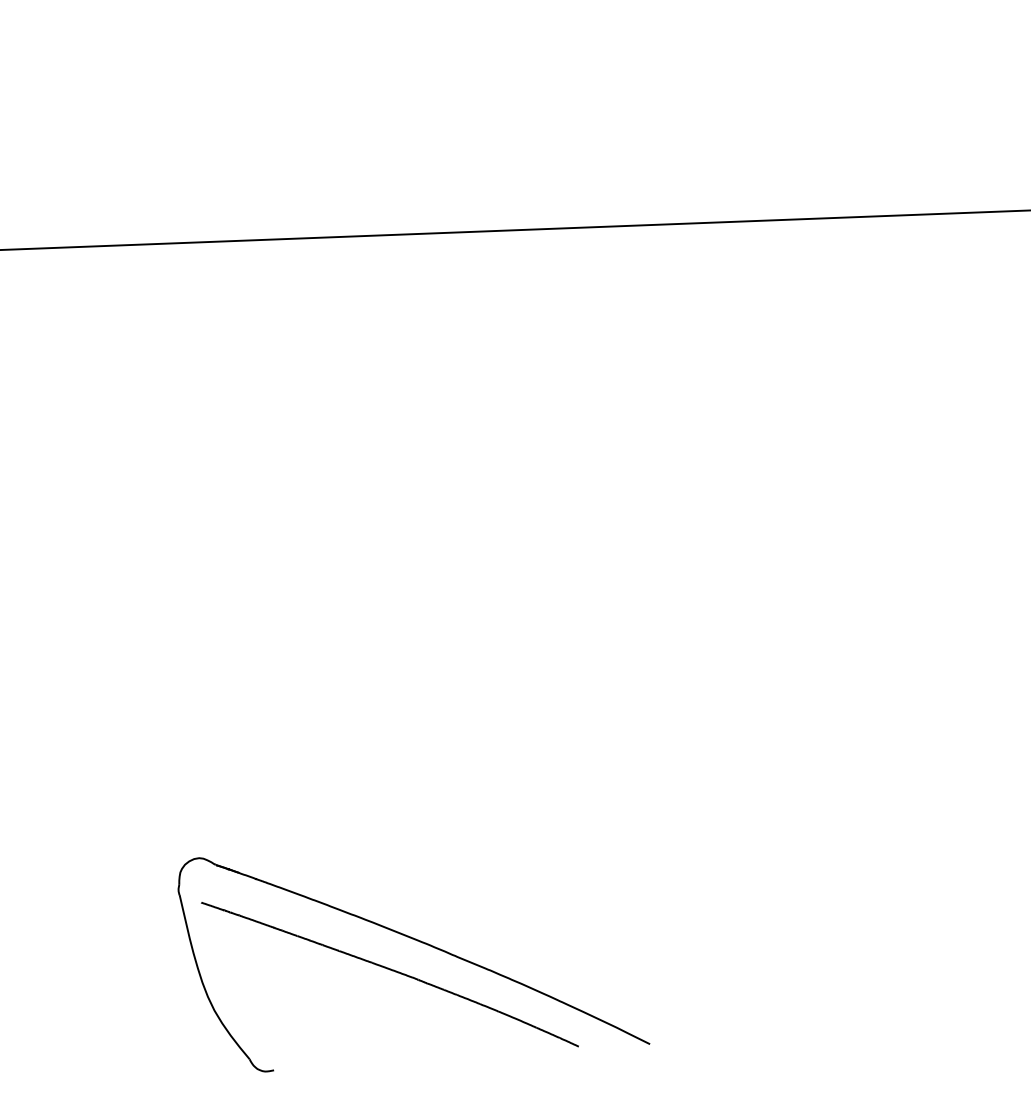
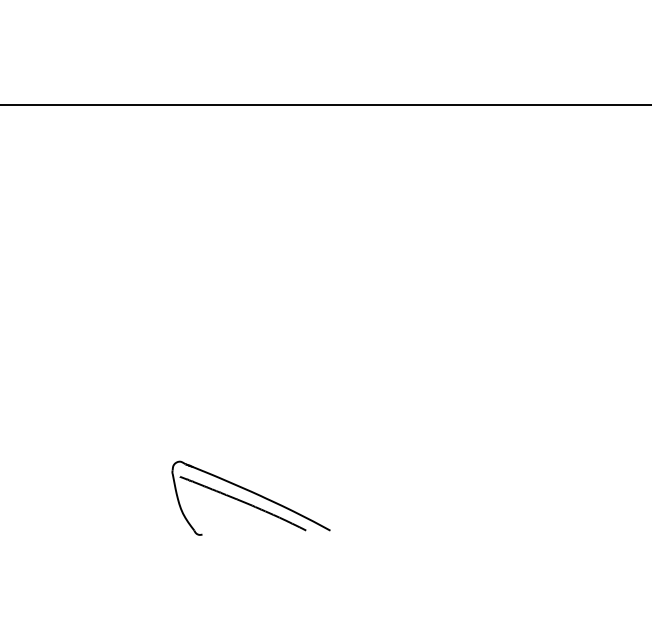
part: (411, 956) -> (250, 497), size x0.62

